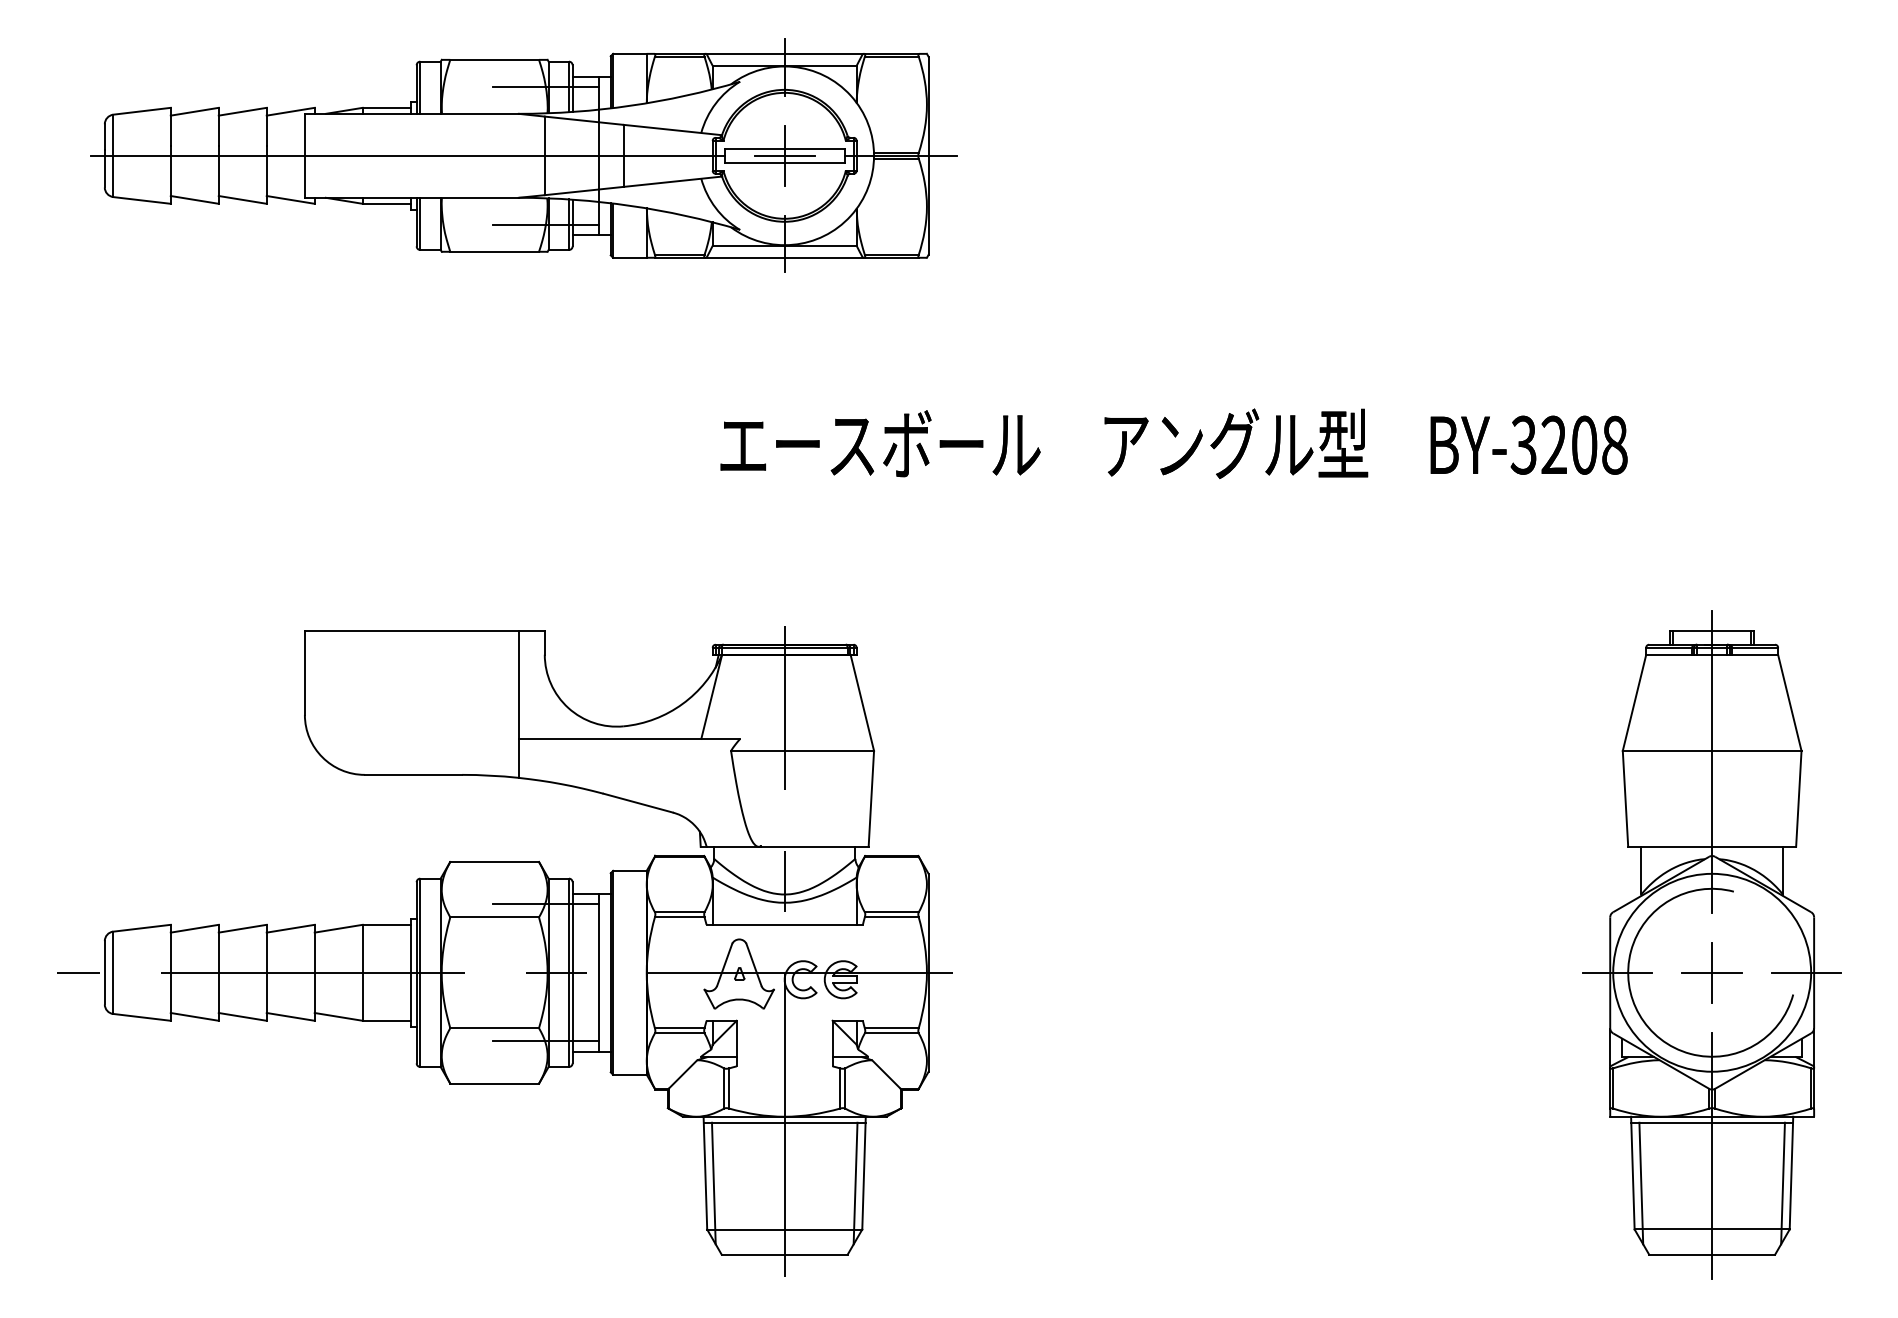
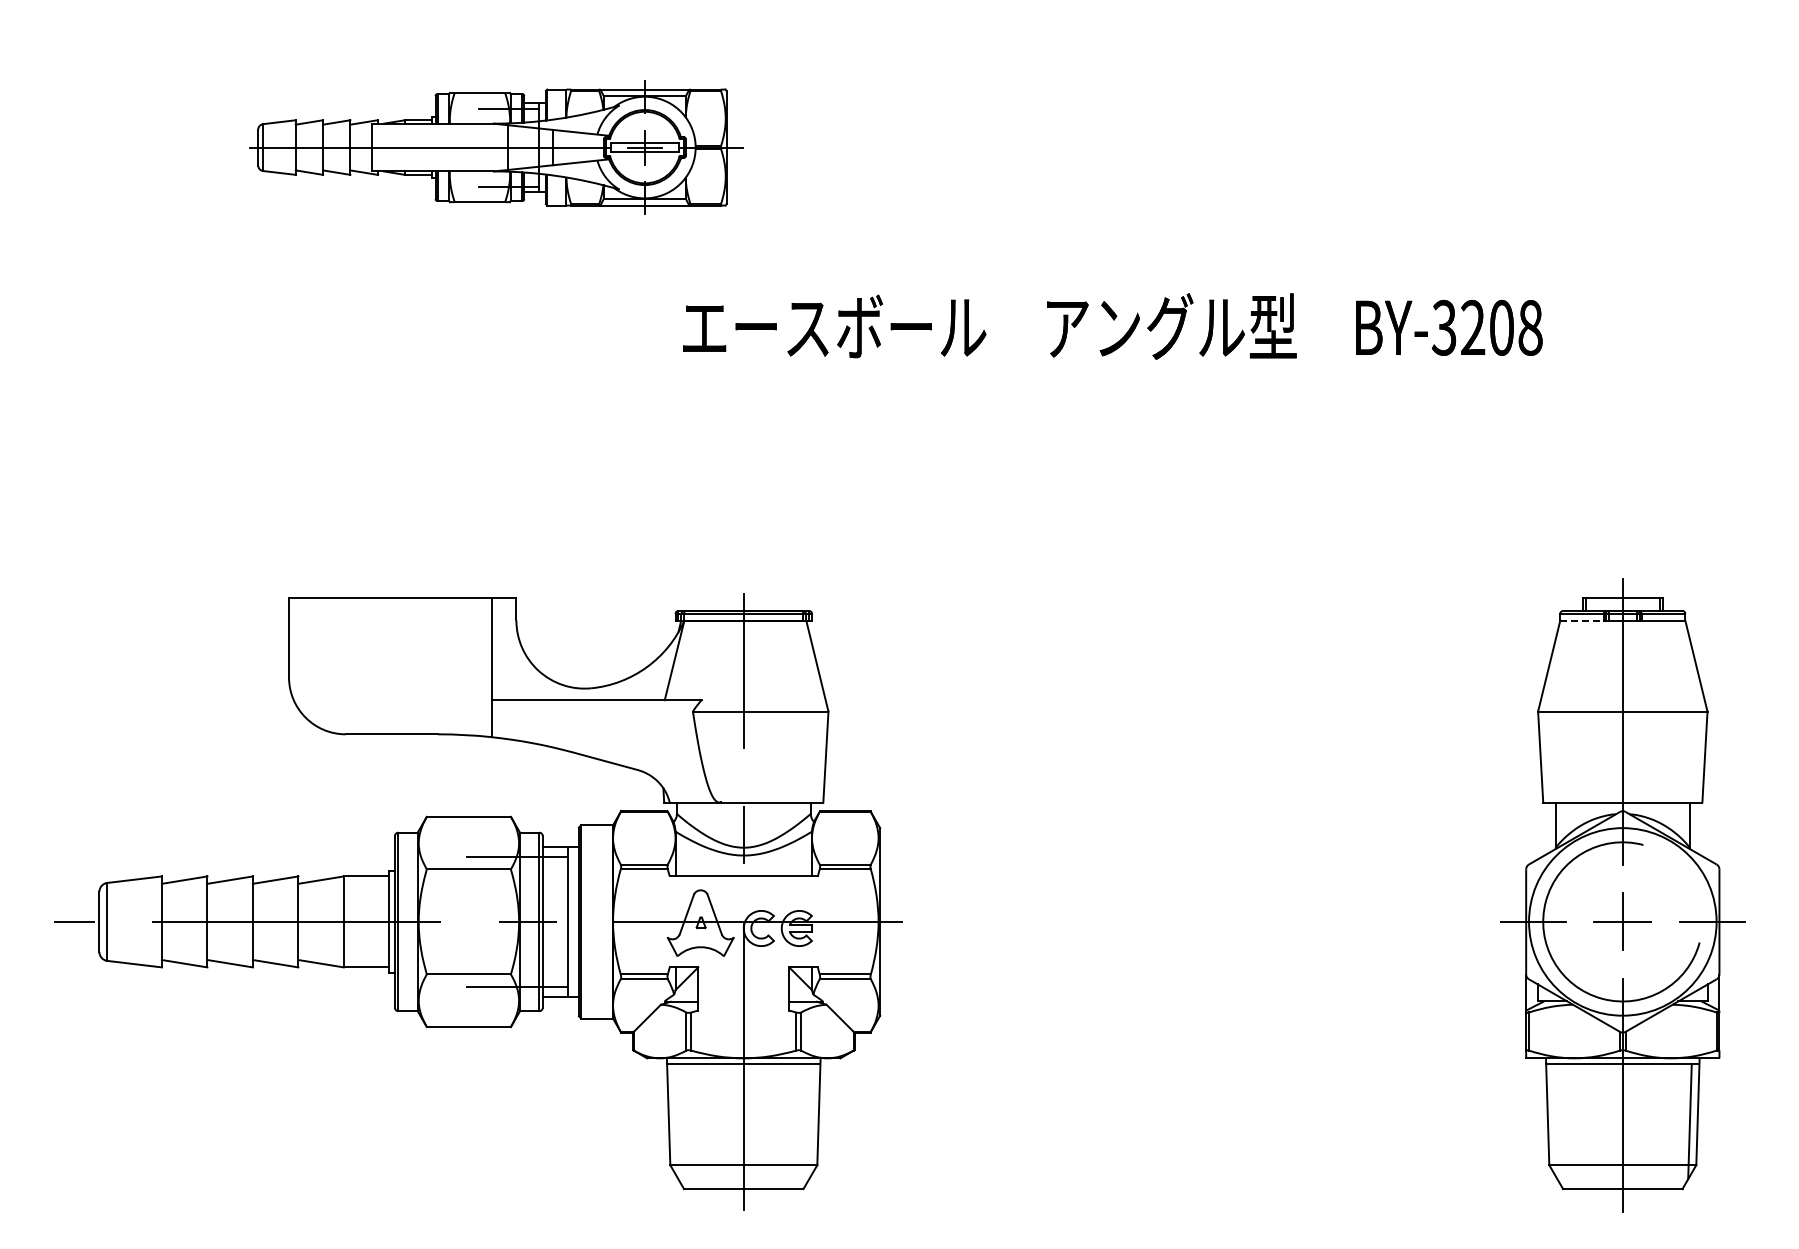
part: (523, 155) -> (496, 147), size x0.6
text: (1173, 443) -> (1112, 326), moved
line: (1669, 654) -> (1582, 620), solid -> dashed
line: (713, 1183) -> (676, 1121), removed
line: (855, 1183) -> (810, 1121), removed
line: (1641, 1183) -> (1555, 1121), removed

